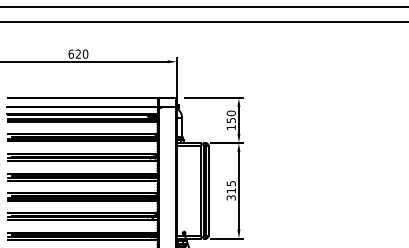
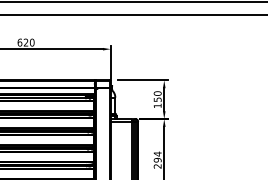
text: (230, 190) -> (157, 159), 315 -> 294

